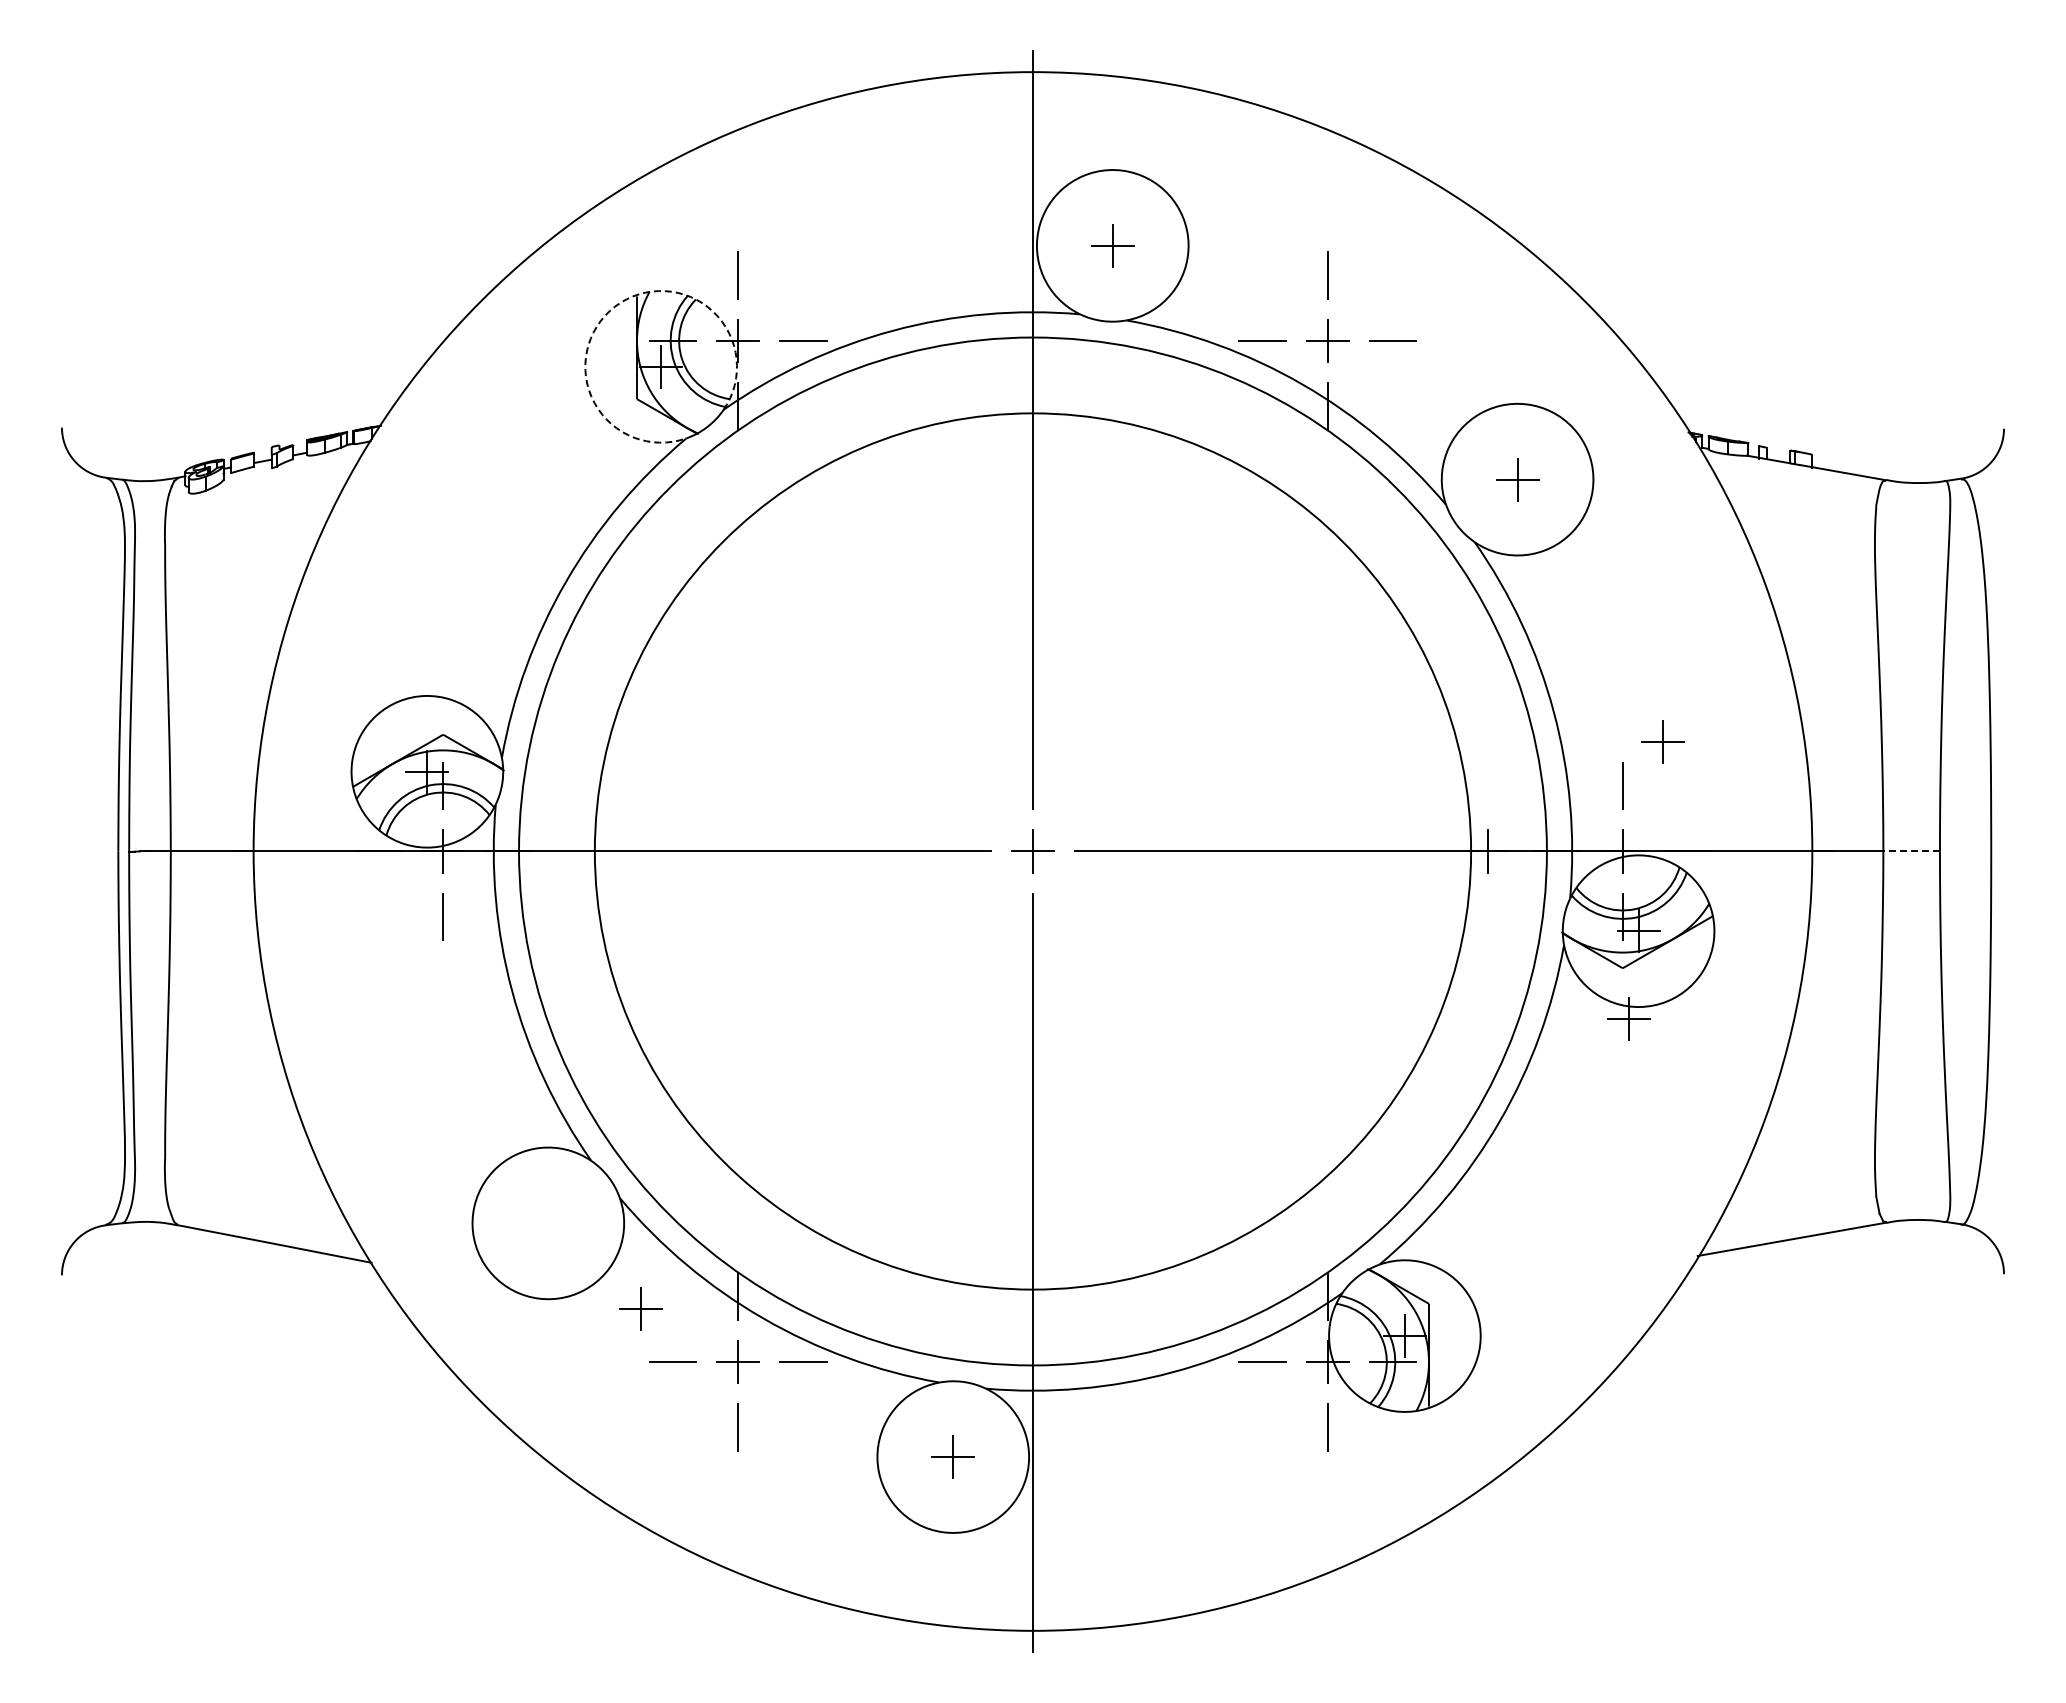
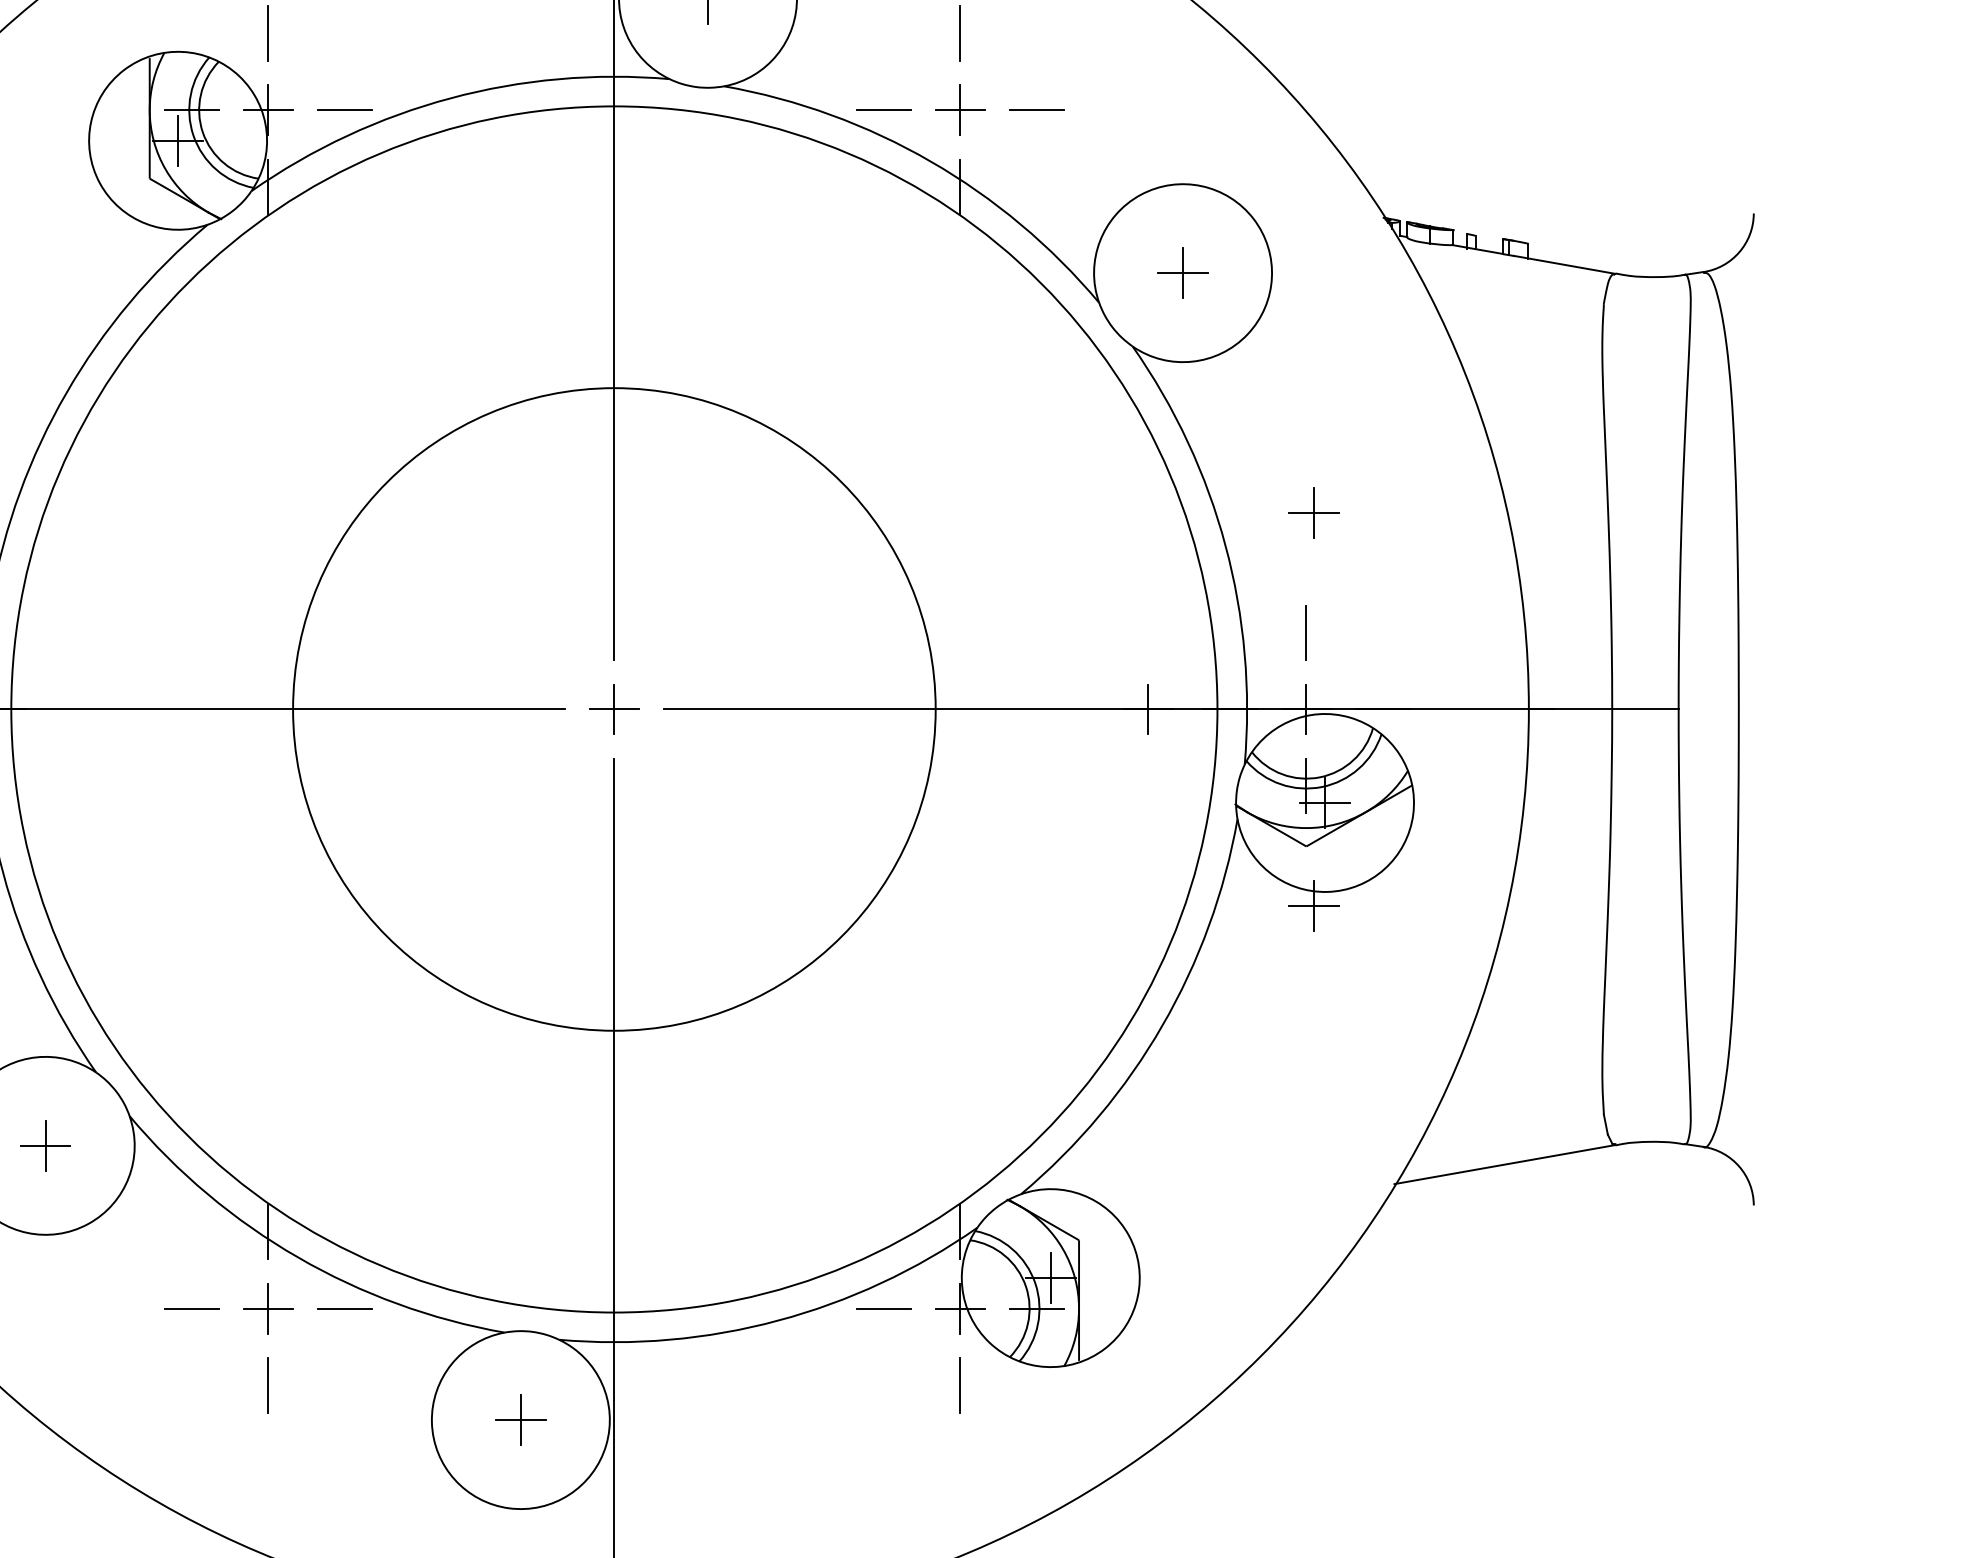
arc: (615, 306) -> (124, 69), dashed -> solid
part: (1662, 741) -> (1313, 512), moved
circle: (1032, 851) -> (613, 709), size x0.62
line: (1911, 851) -> (1645, 709), dashed -> solid
part: (640, 1308) -> (44, 1144), moved

